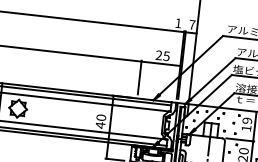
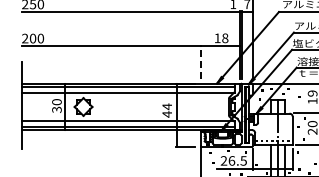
text: (162, 55) -> (221, 37), 25 -> 18
line: (139, 77) -> (200, 62), solid -> dashed
text: (101, 117) -> (167, 106), 40 -> 44

